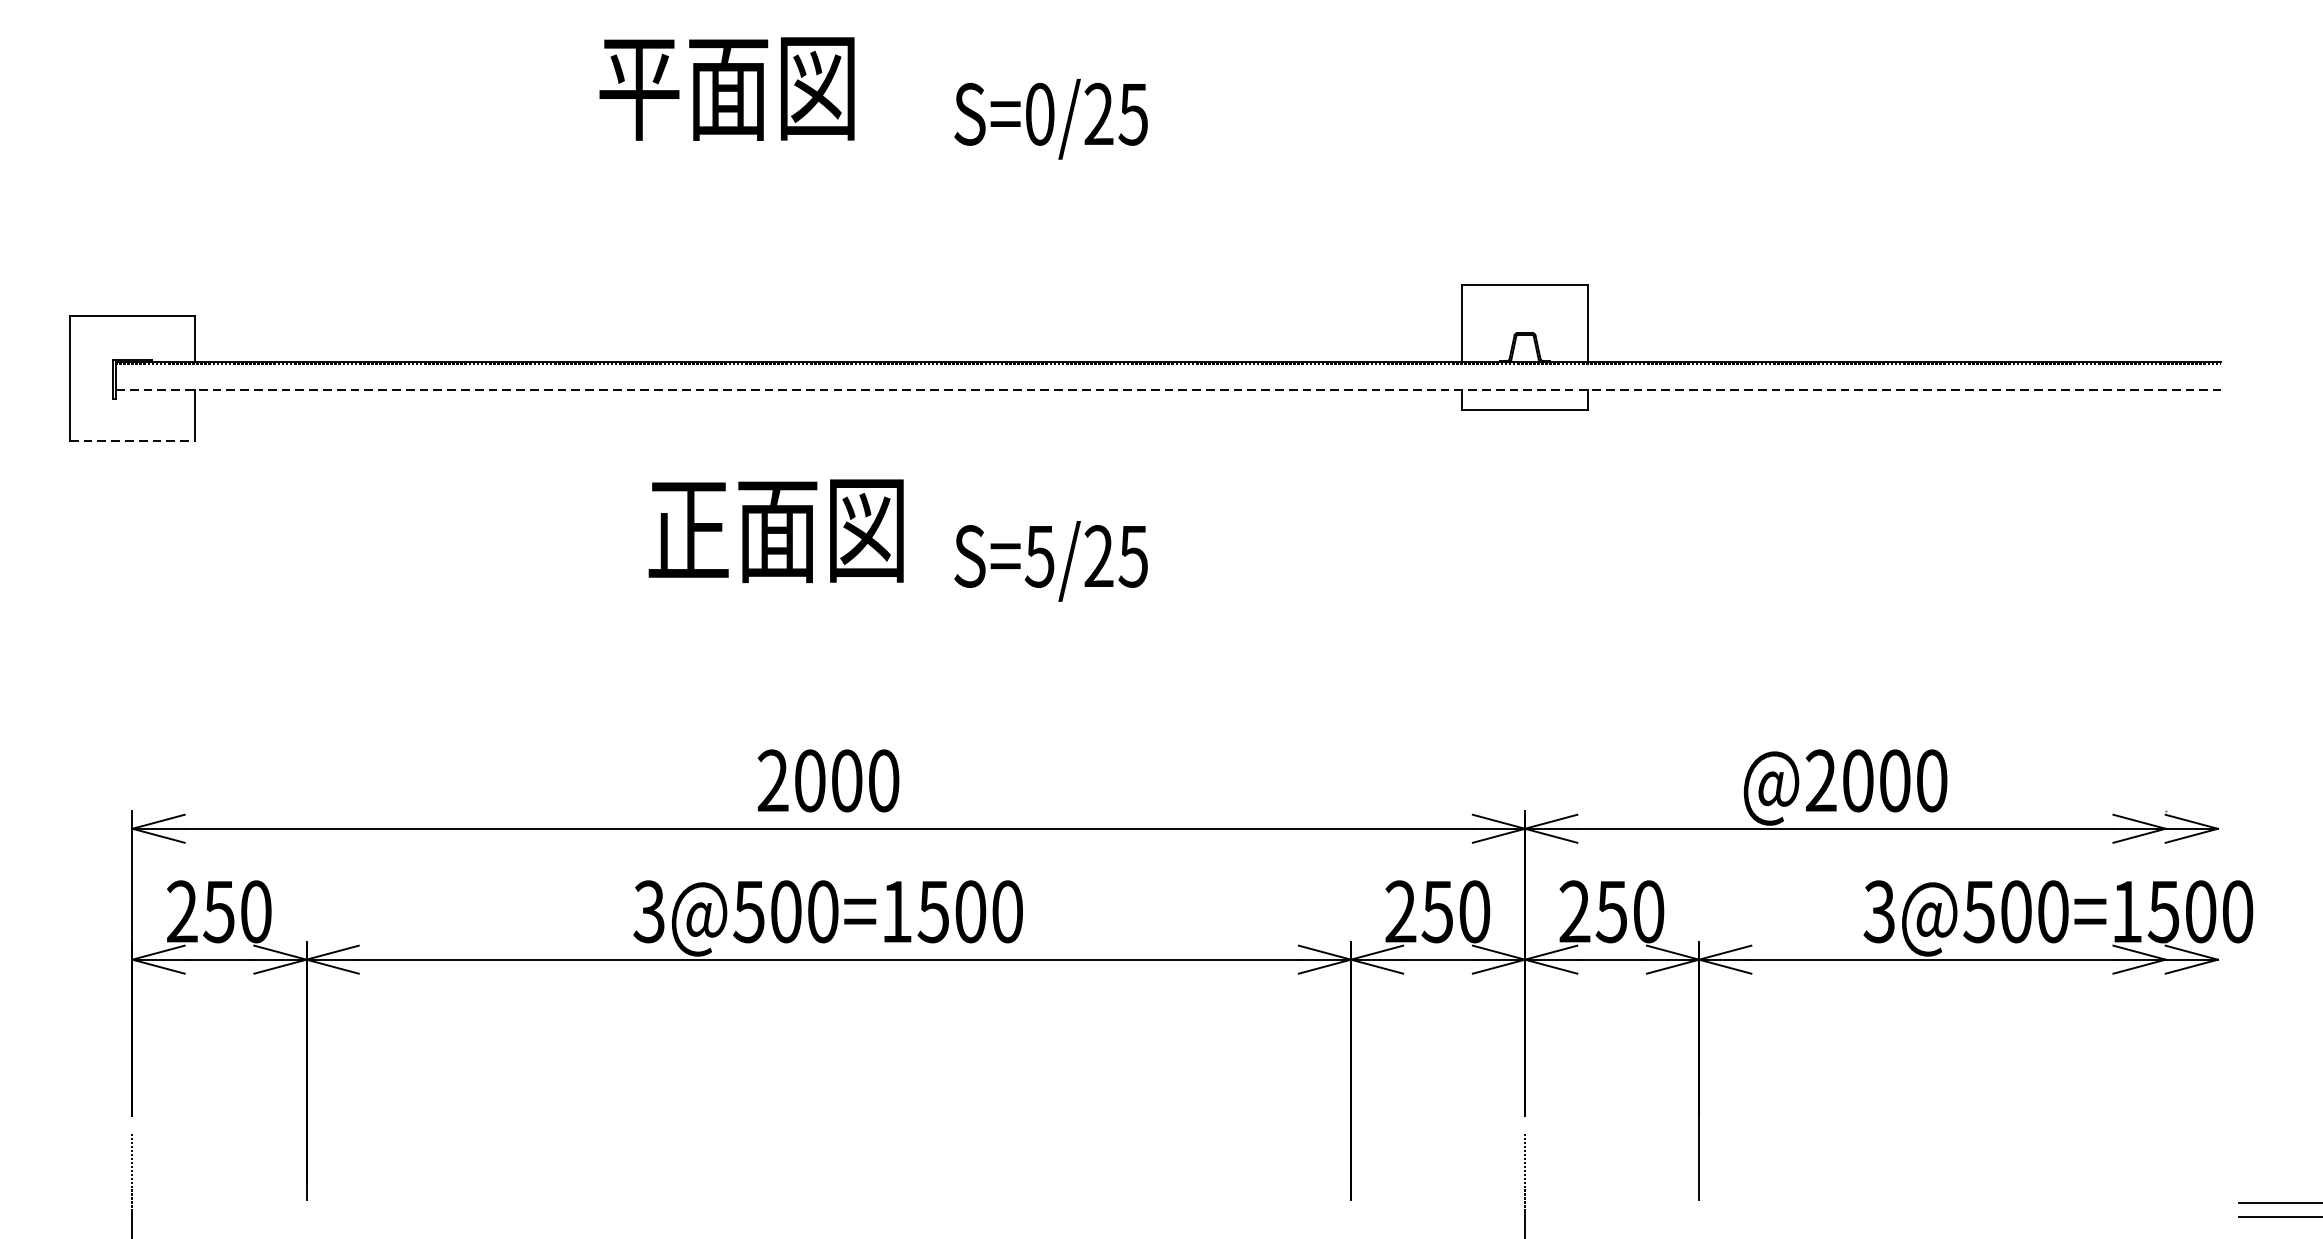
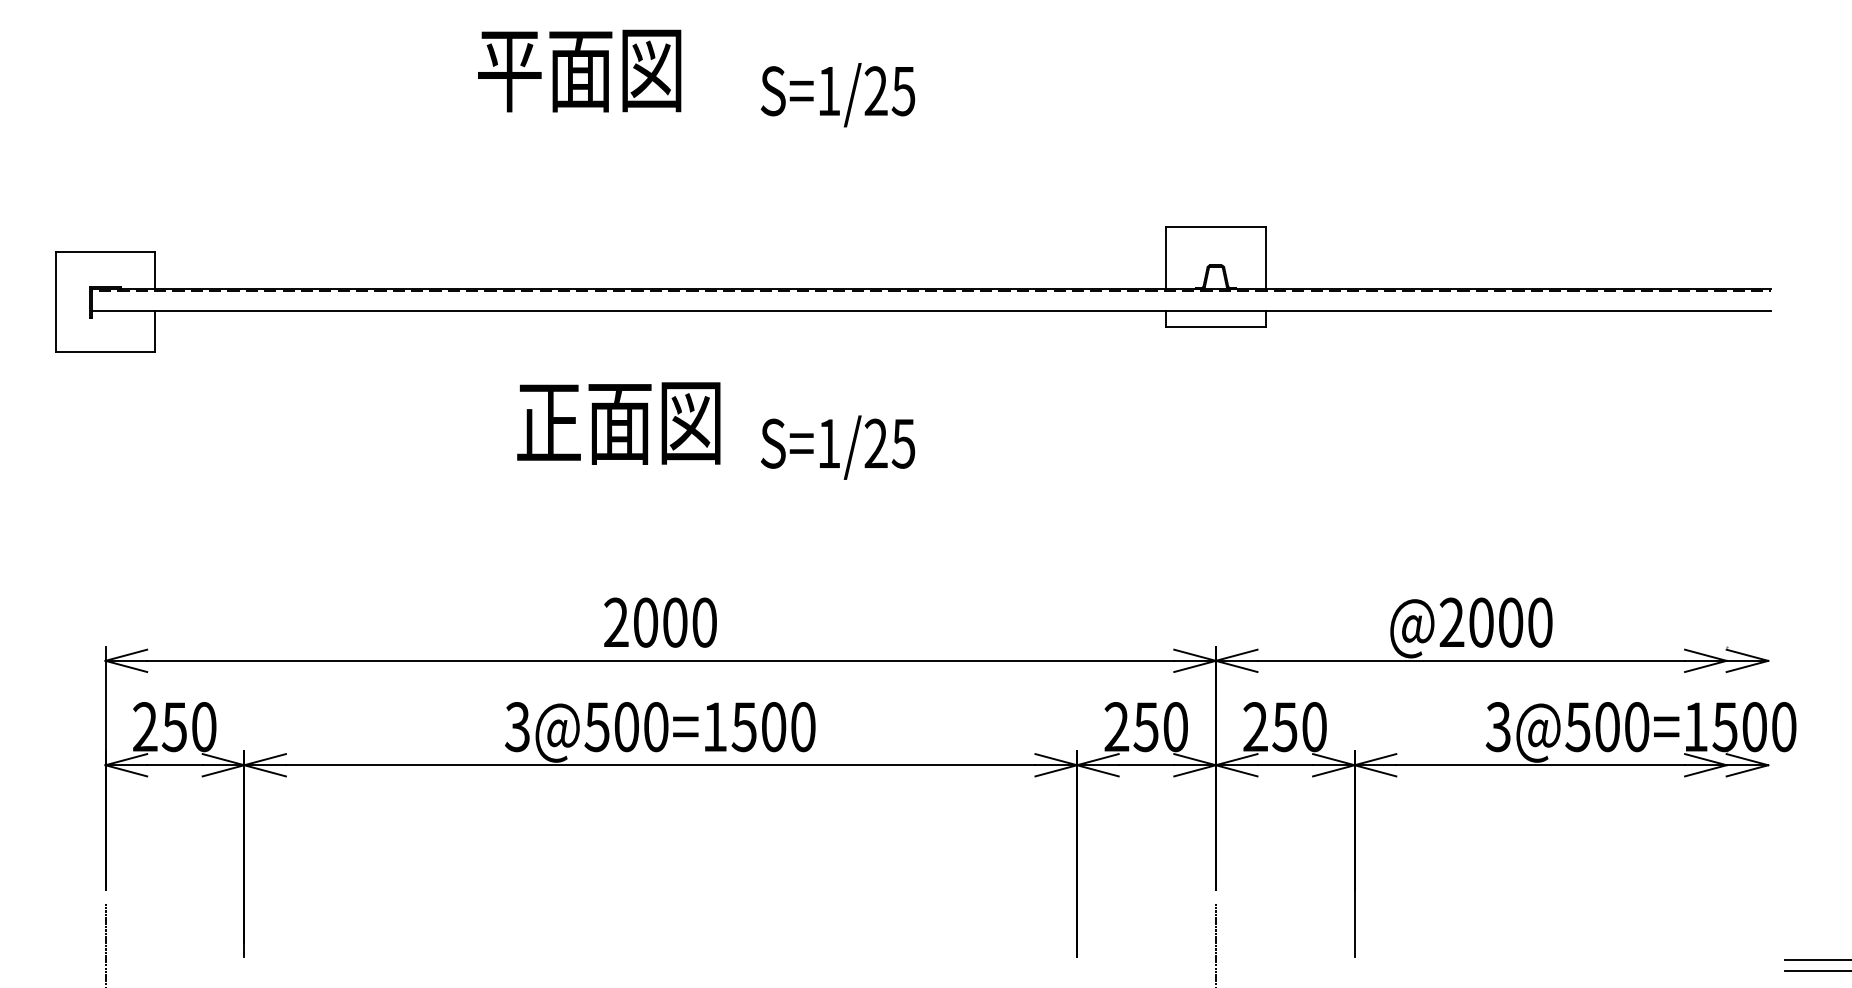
text: (1040, 114) -> (829, 91), S=0/25 -> S=1/25
line: (1169, 390) -> (932, 311), dashed -> solid
line: (132, 442) -> (105, 352), dashed -> solid
text: (1039, 556) -> (828, 443), S=5/25 -> S=1/25

